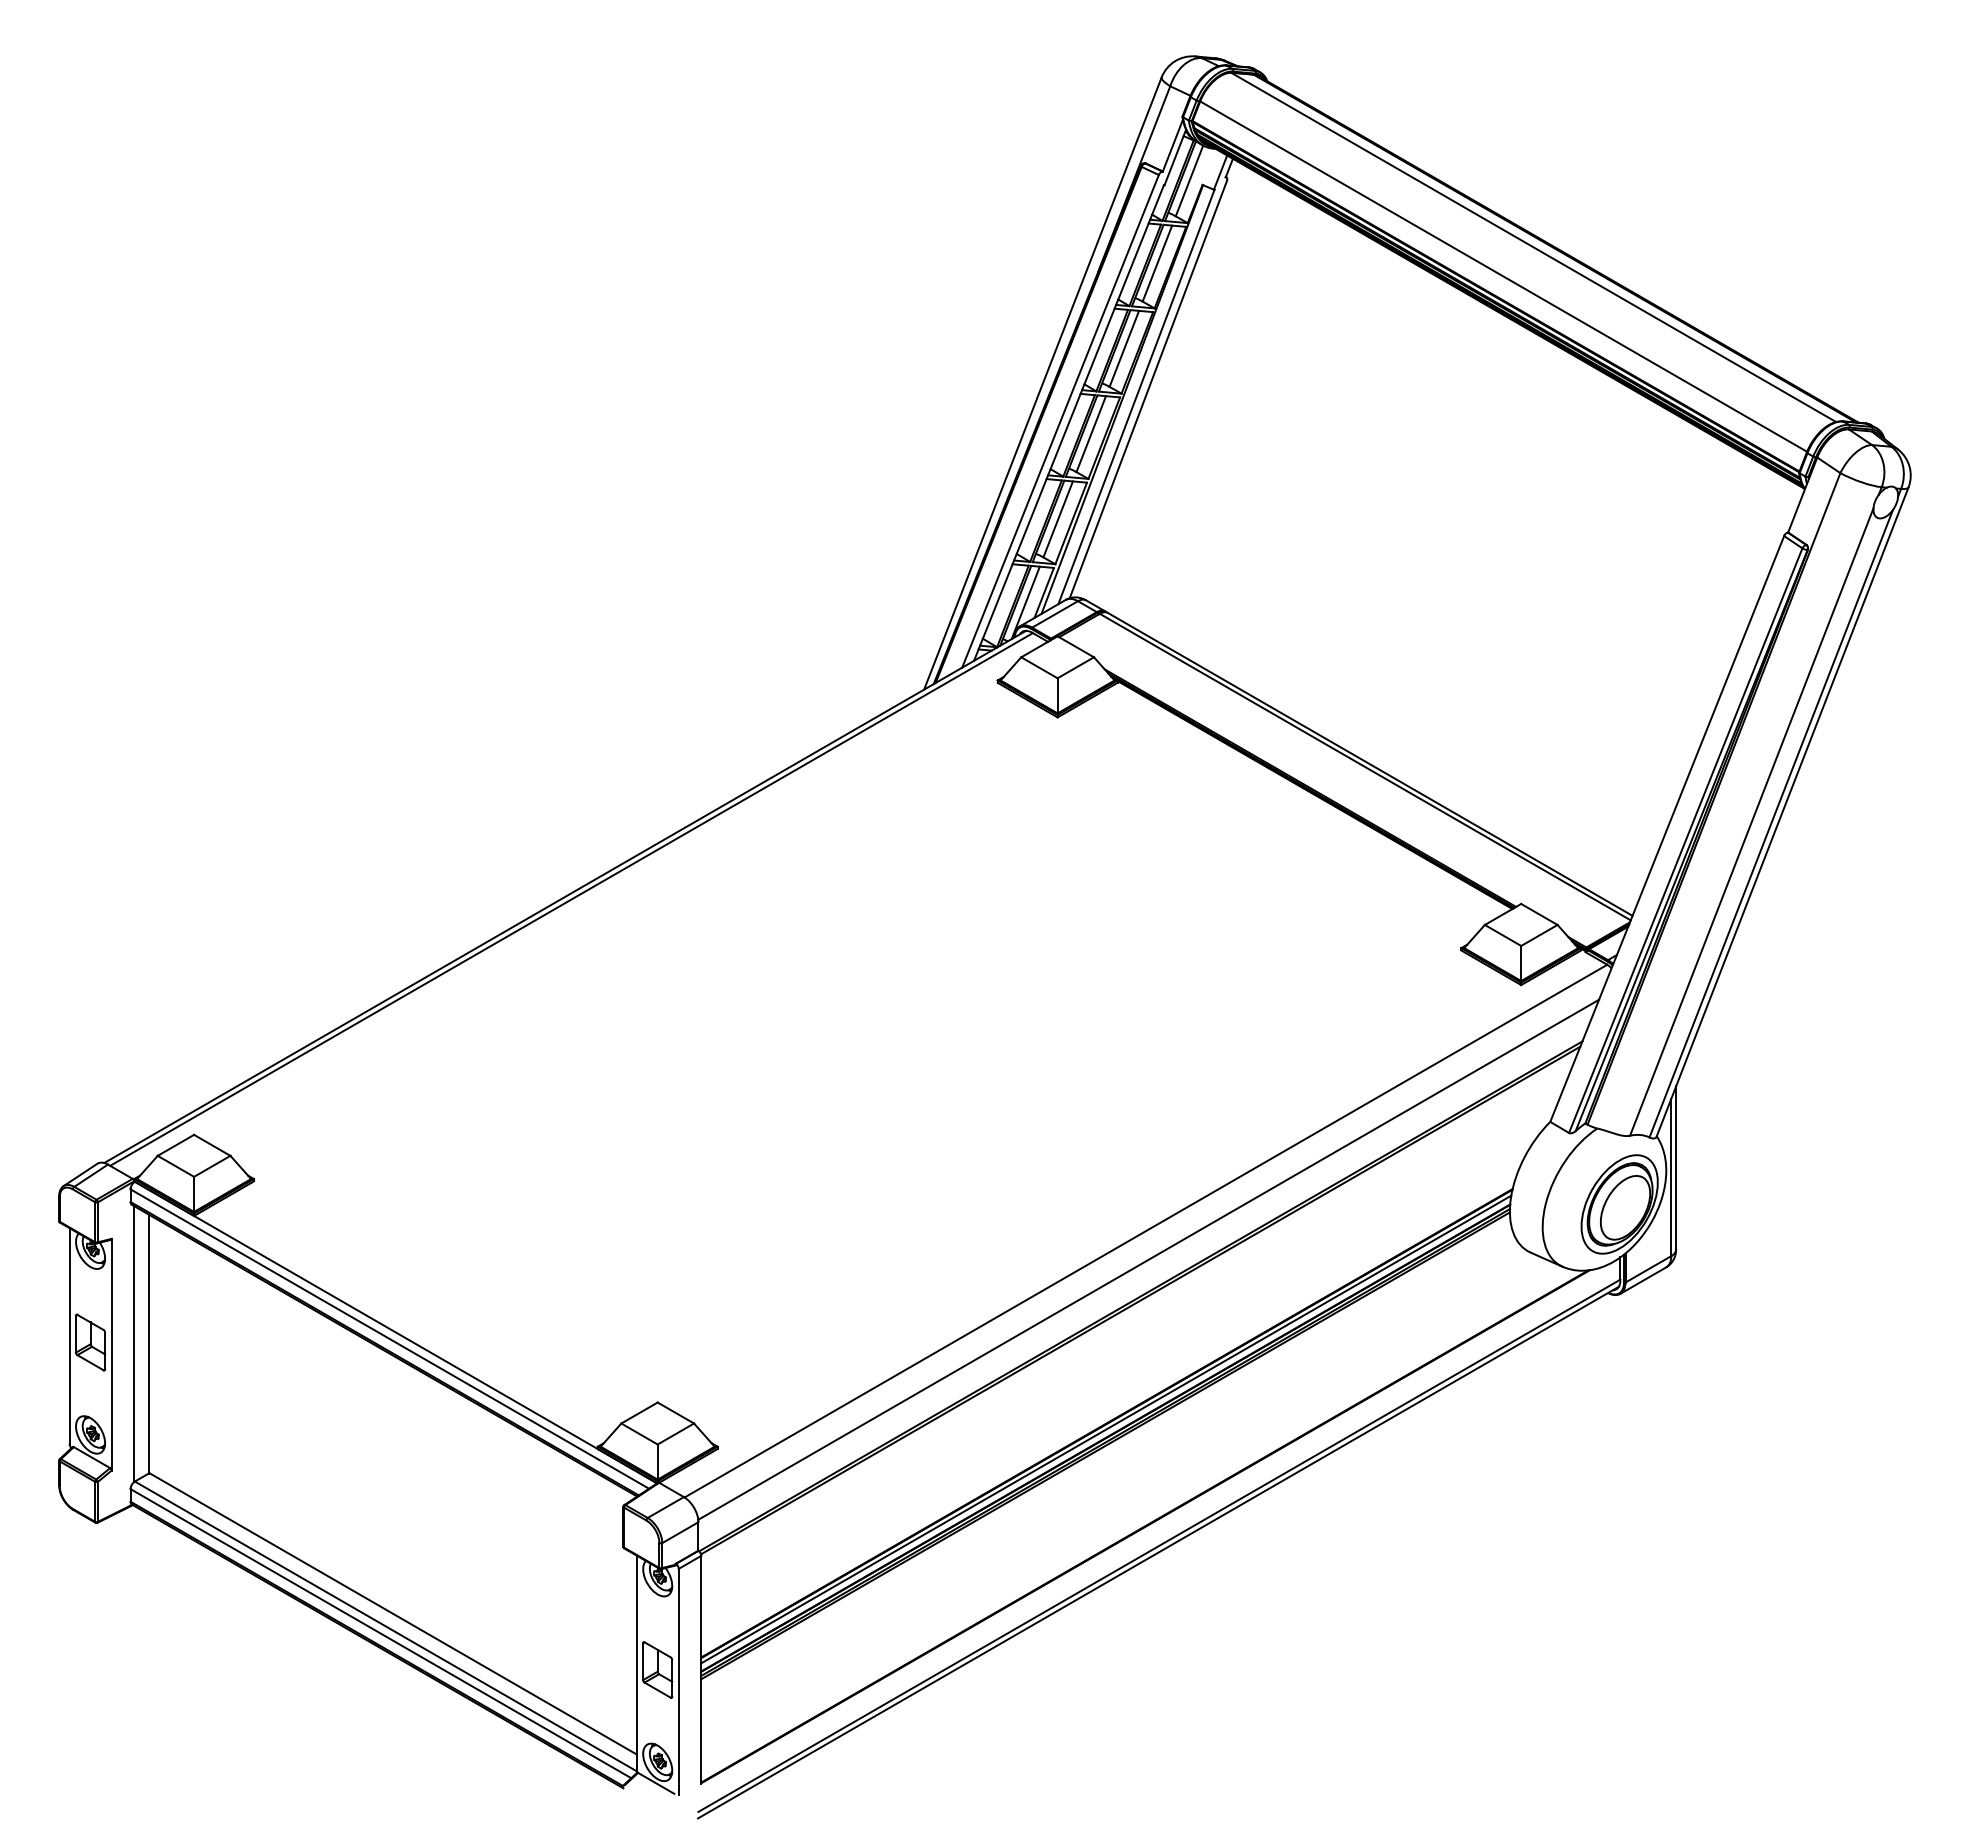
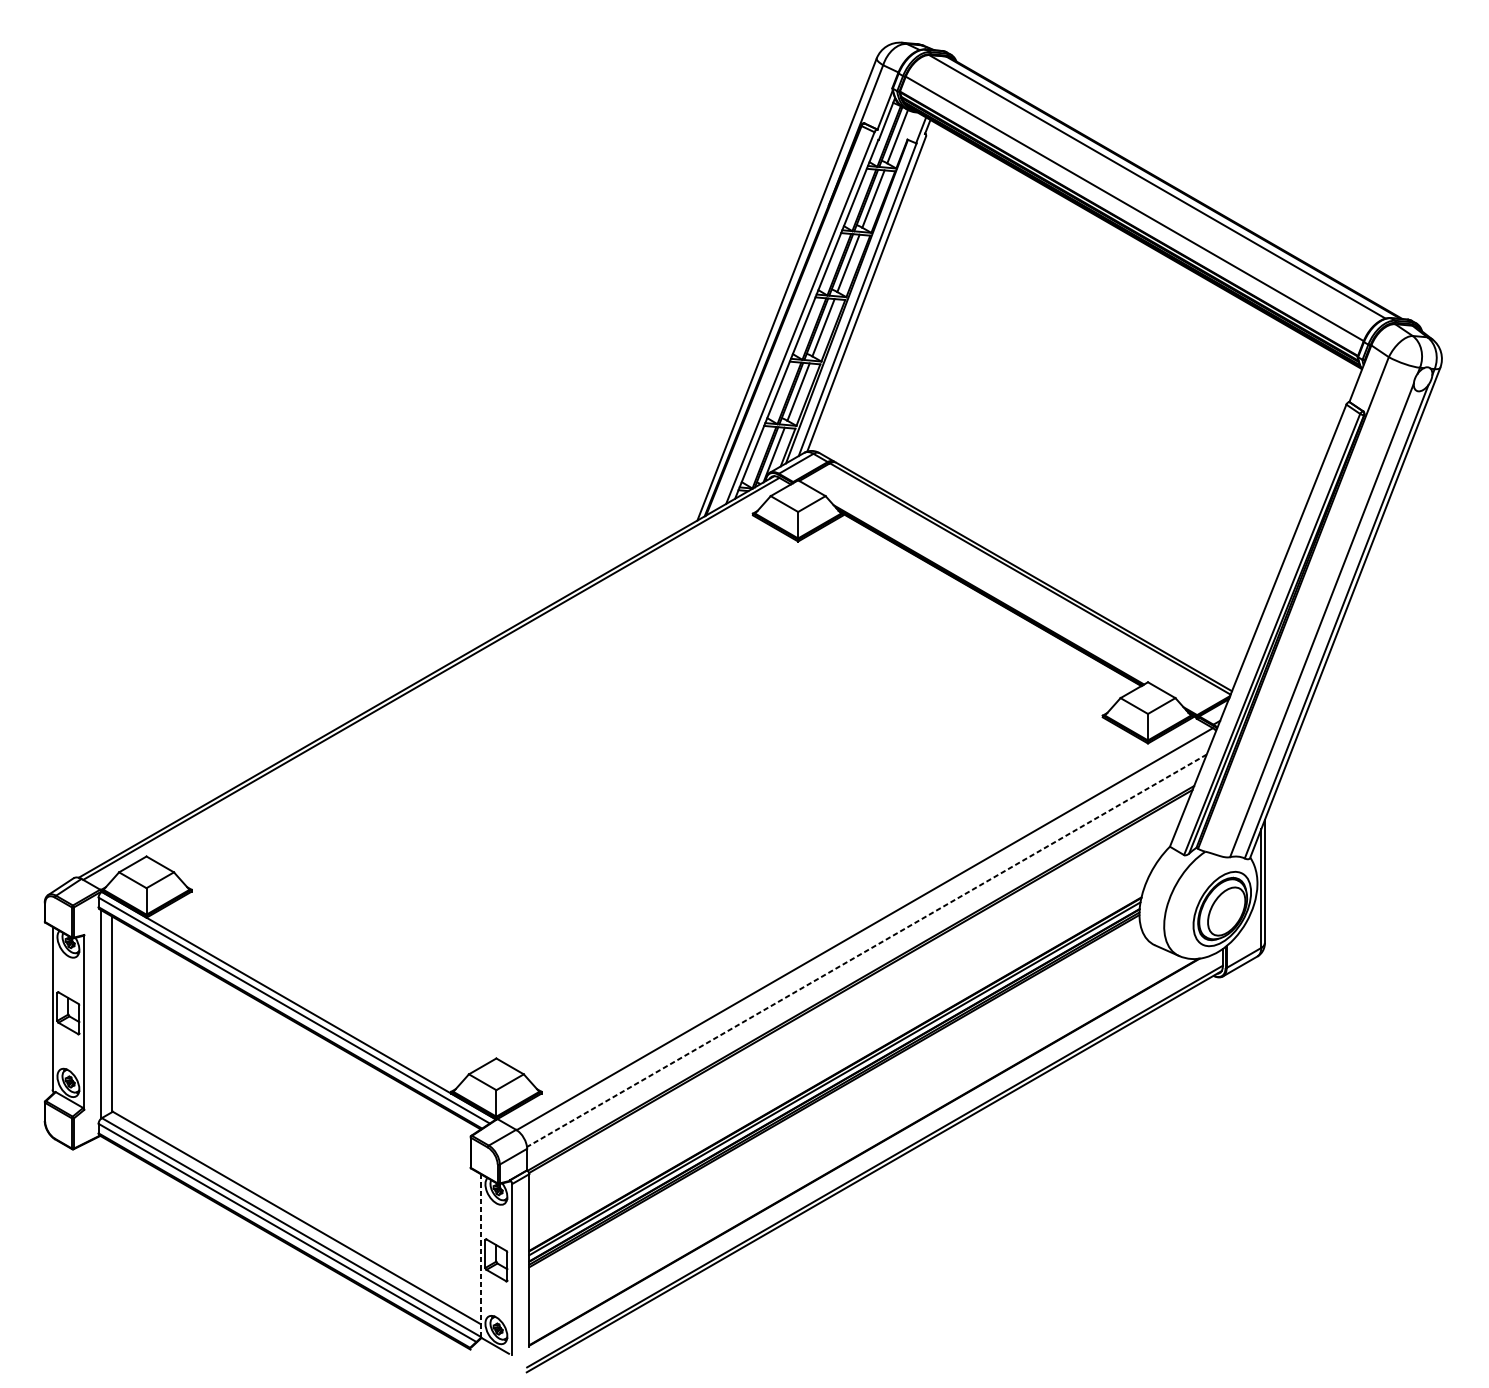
line: (1148, 1260) -> (866, 951), solid -> dashed
line: (636, 1664) -> (480, 1256), solid -> dashed

